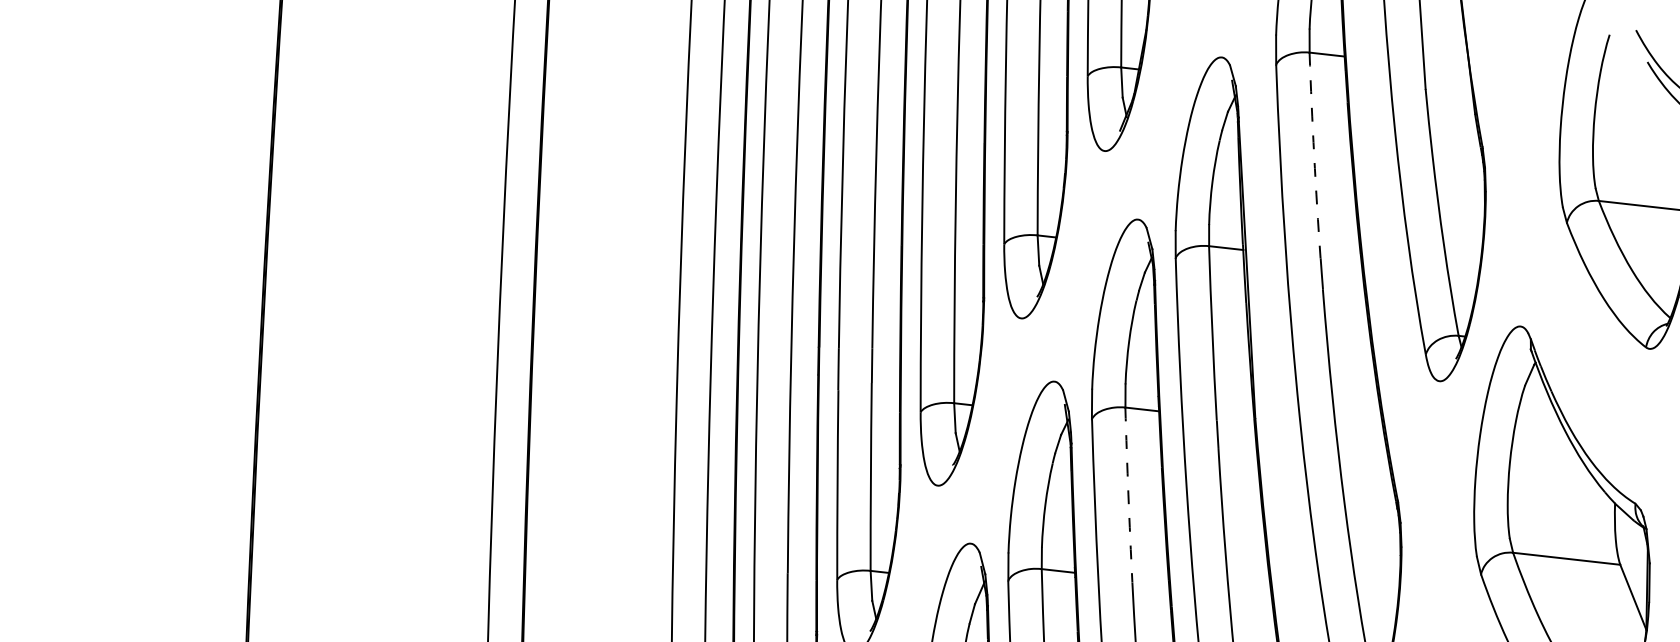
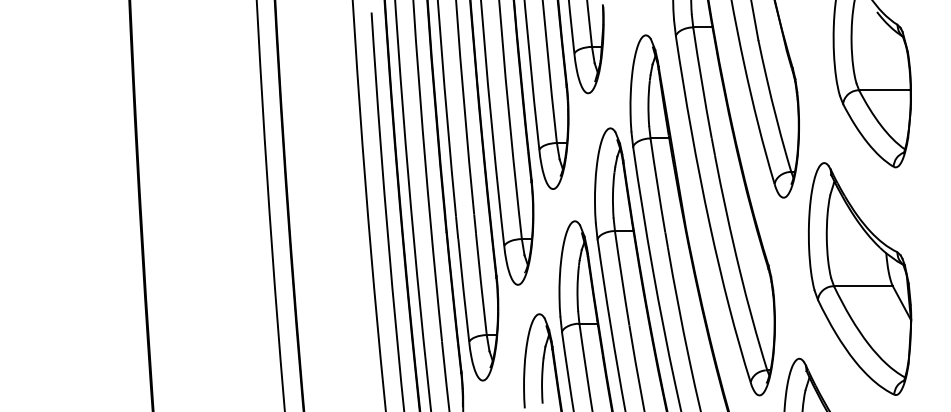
arc: (1315, 154) -> (702, 82), dashed -> solid
arc: (1127, 495) -> (621, 278), dashed -> solid

